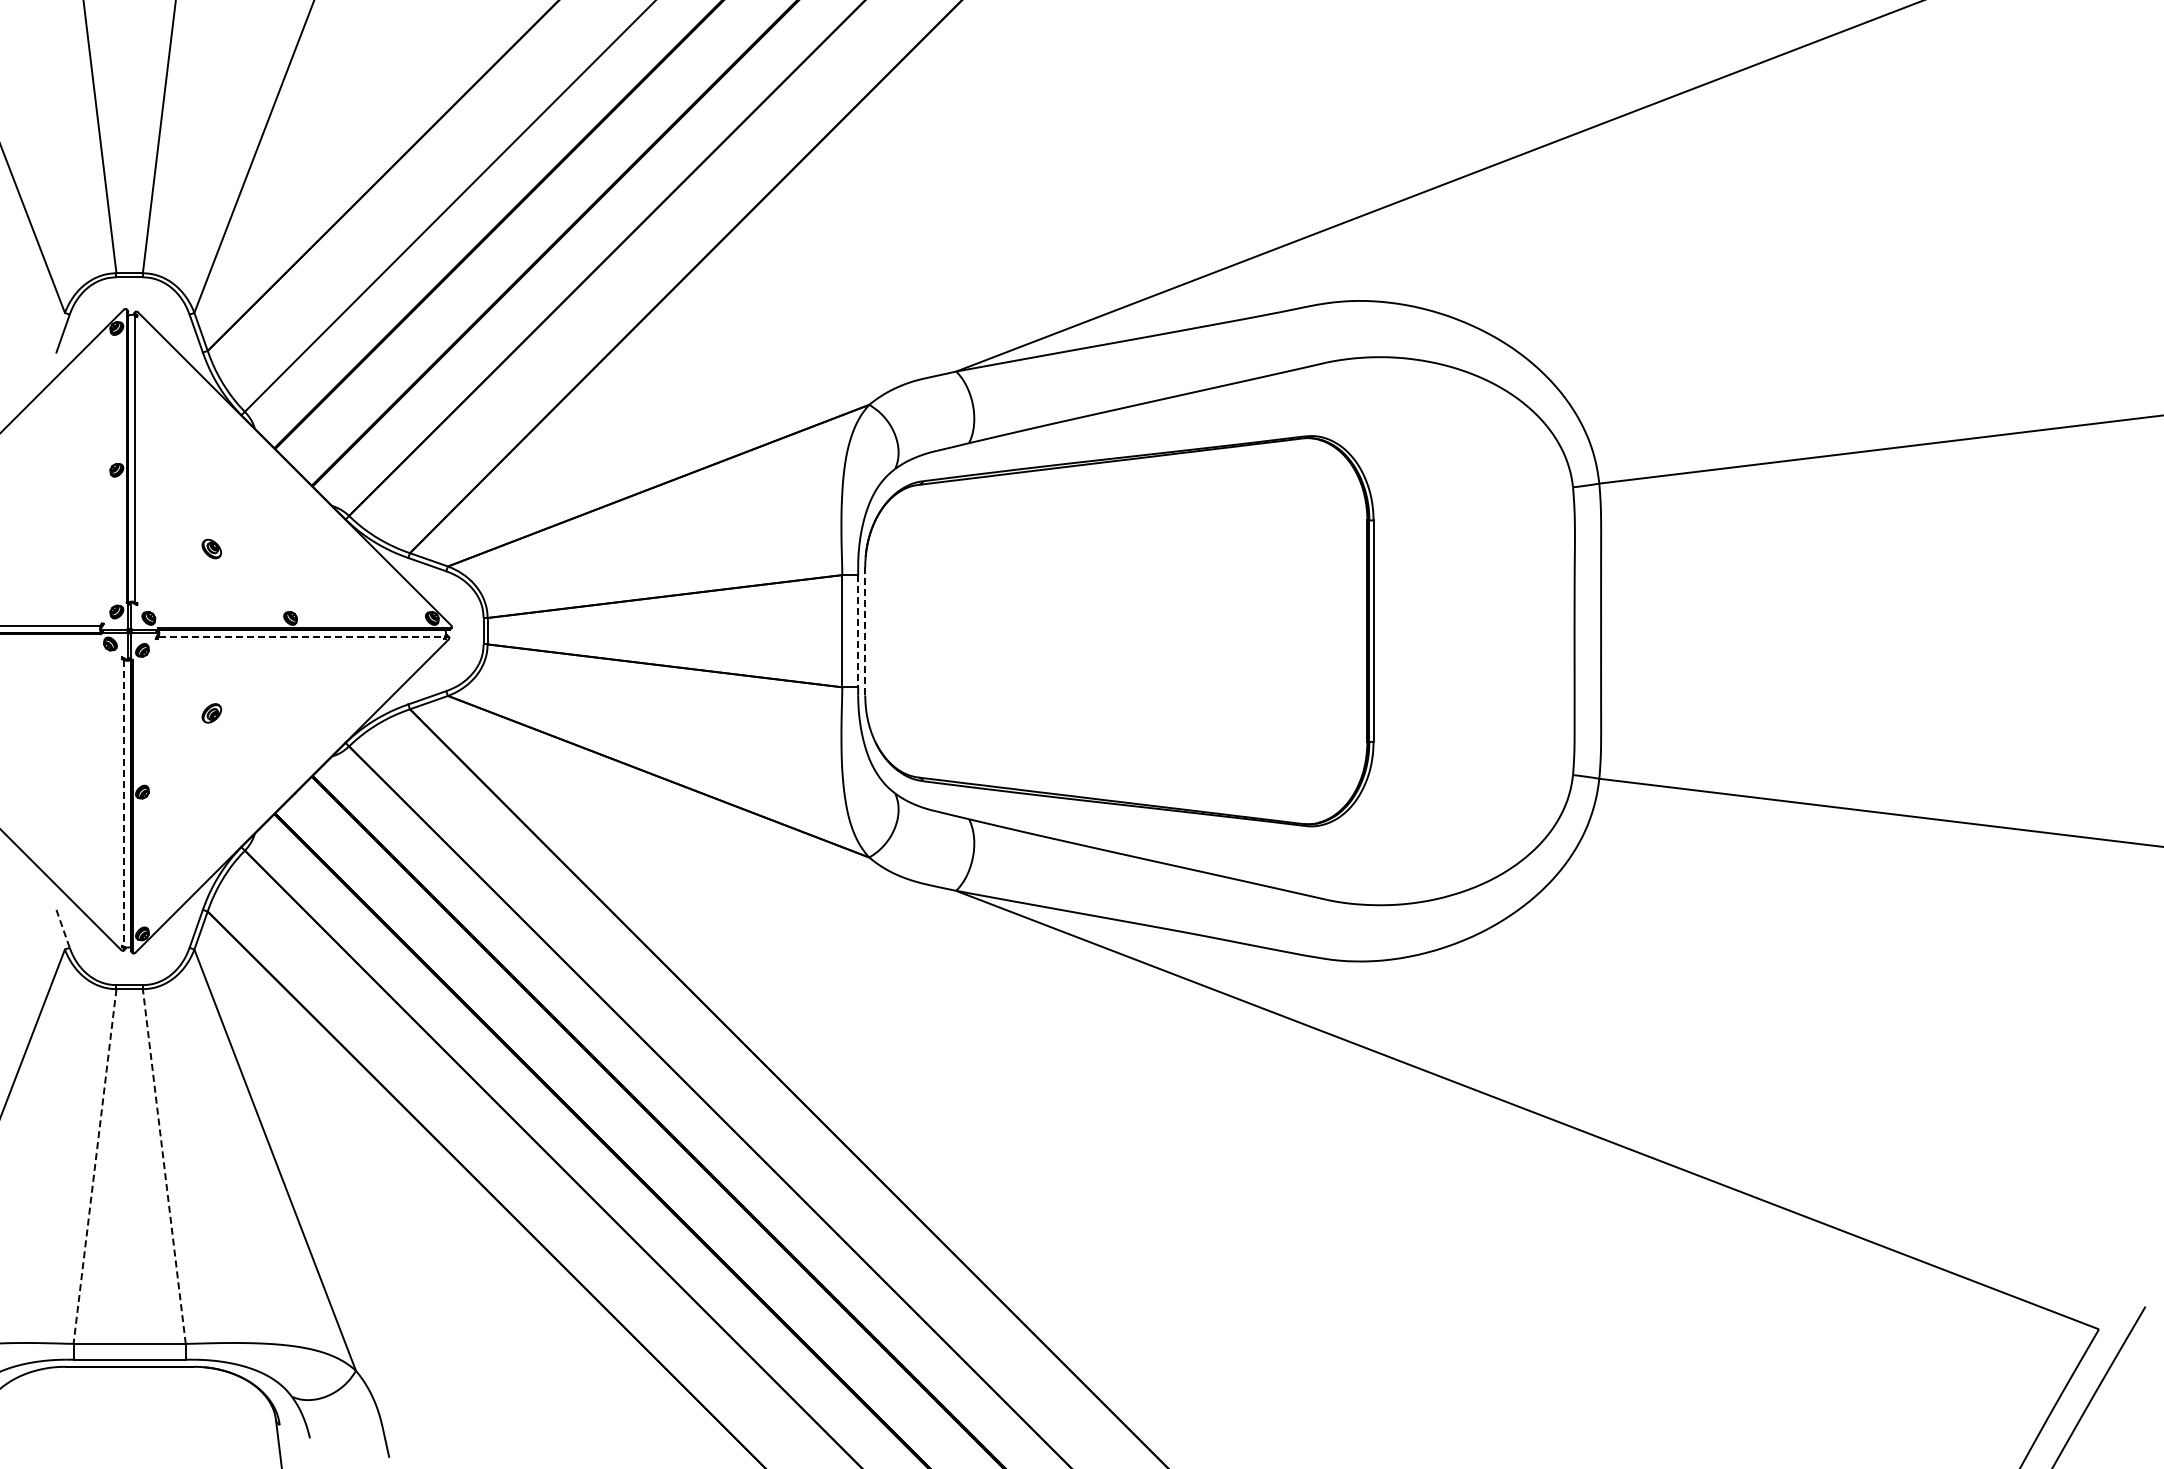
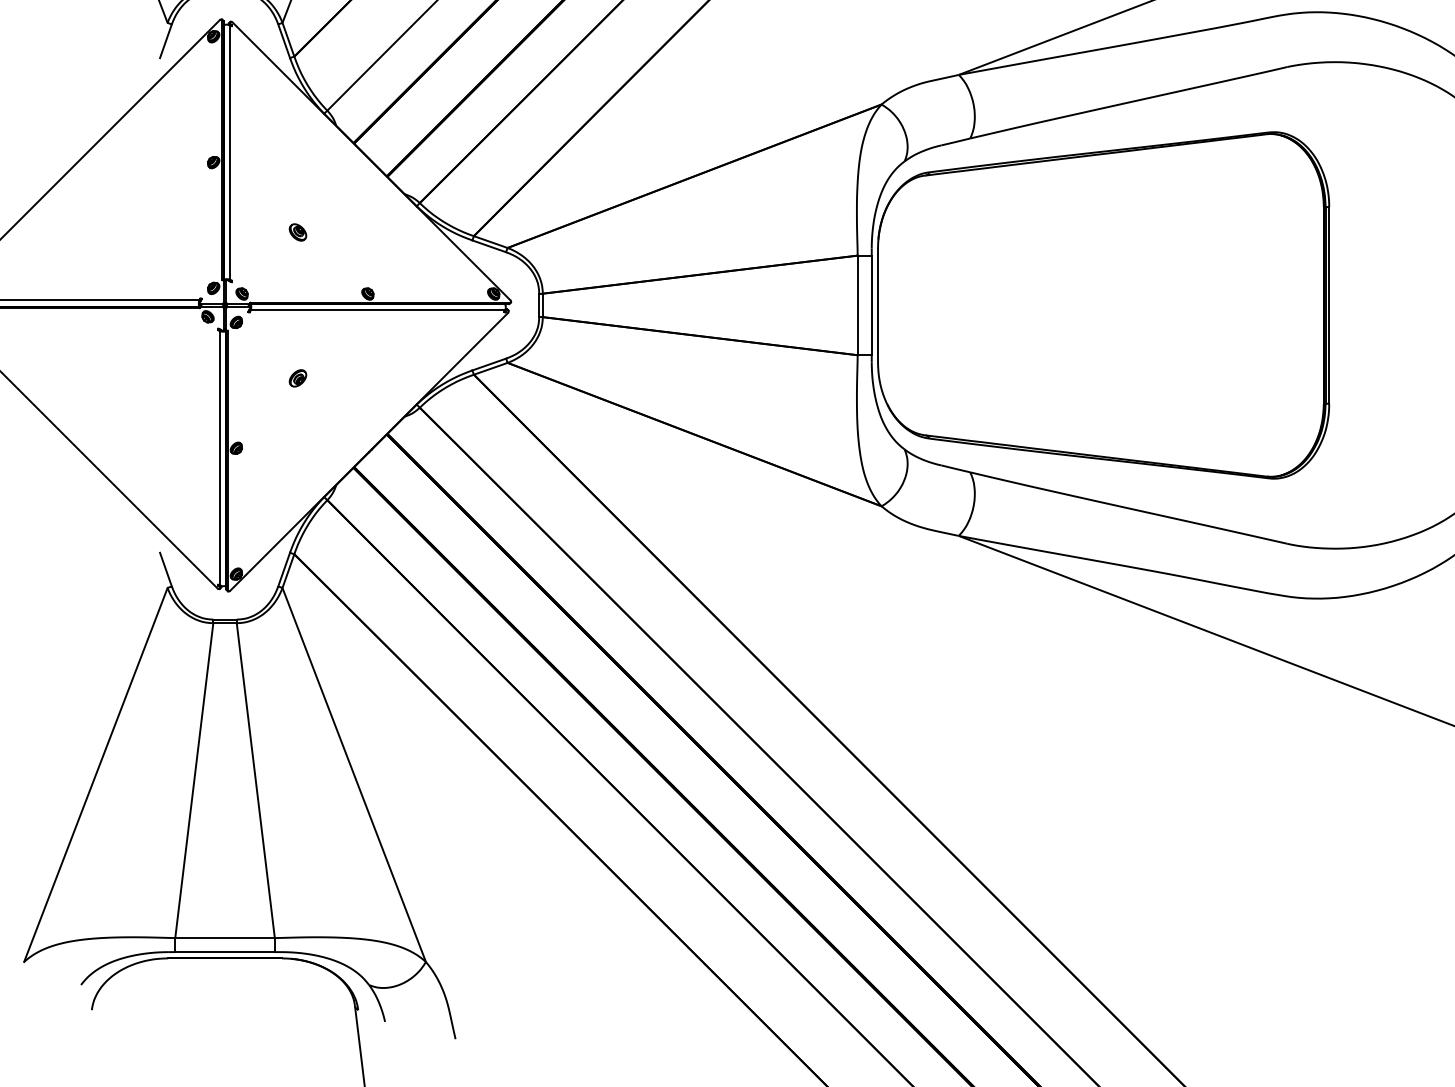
line: (865, 630) -> (878, 304), dashed -> solid
line: (858, 631) -> (872, 305), dashed -> solid
line: (302, 636) -> (378, 310), dashed -> solid
line: (124, 803) -> (220, 458), dashed -> solid
line: (63, 929) -> (166, 570), dashed -> solid
line: (95, 1166) -> (194, 780), dashed -> solid
line: (164, 1166) -> (255, 780), dashed -> solid

